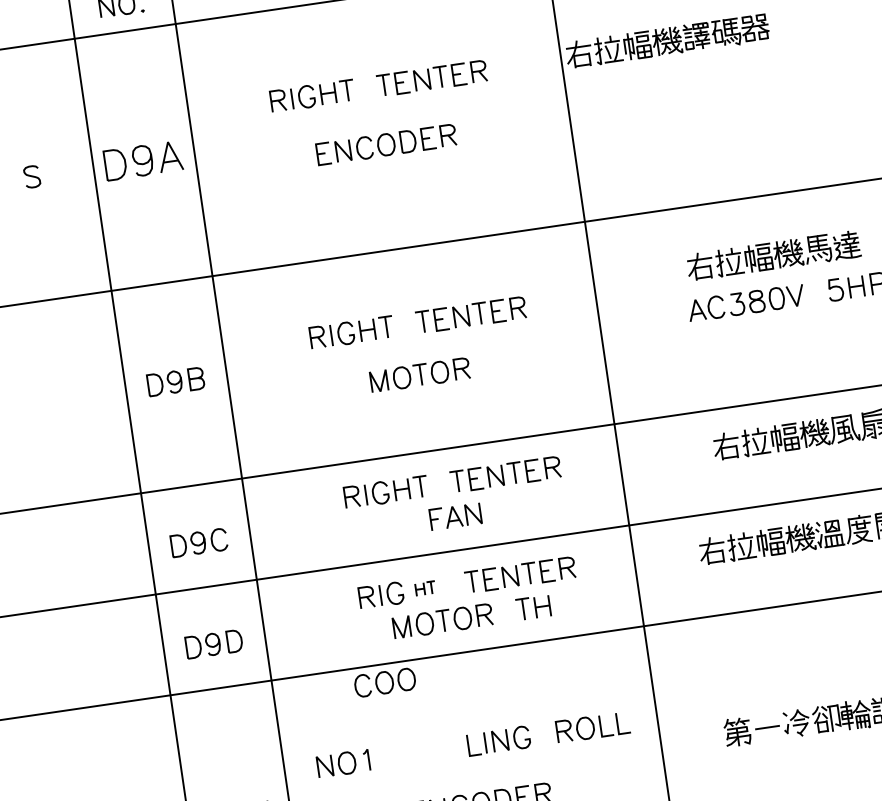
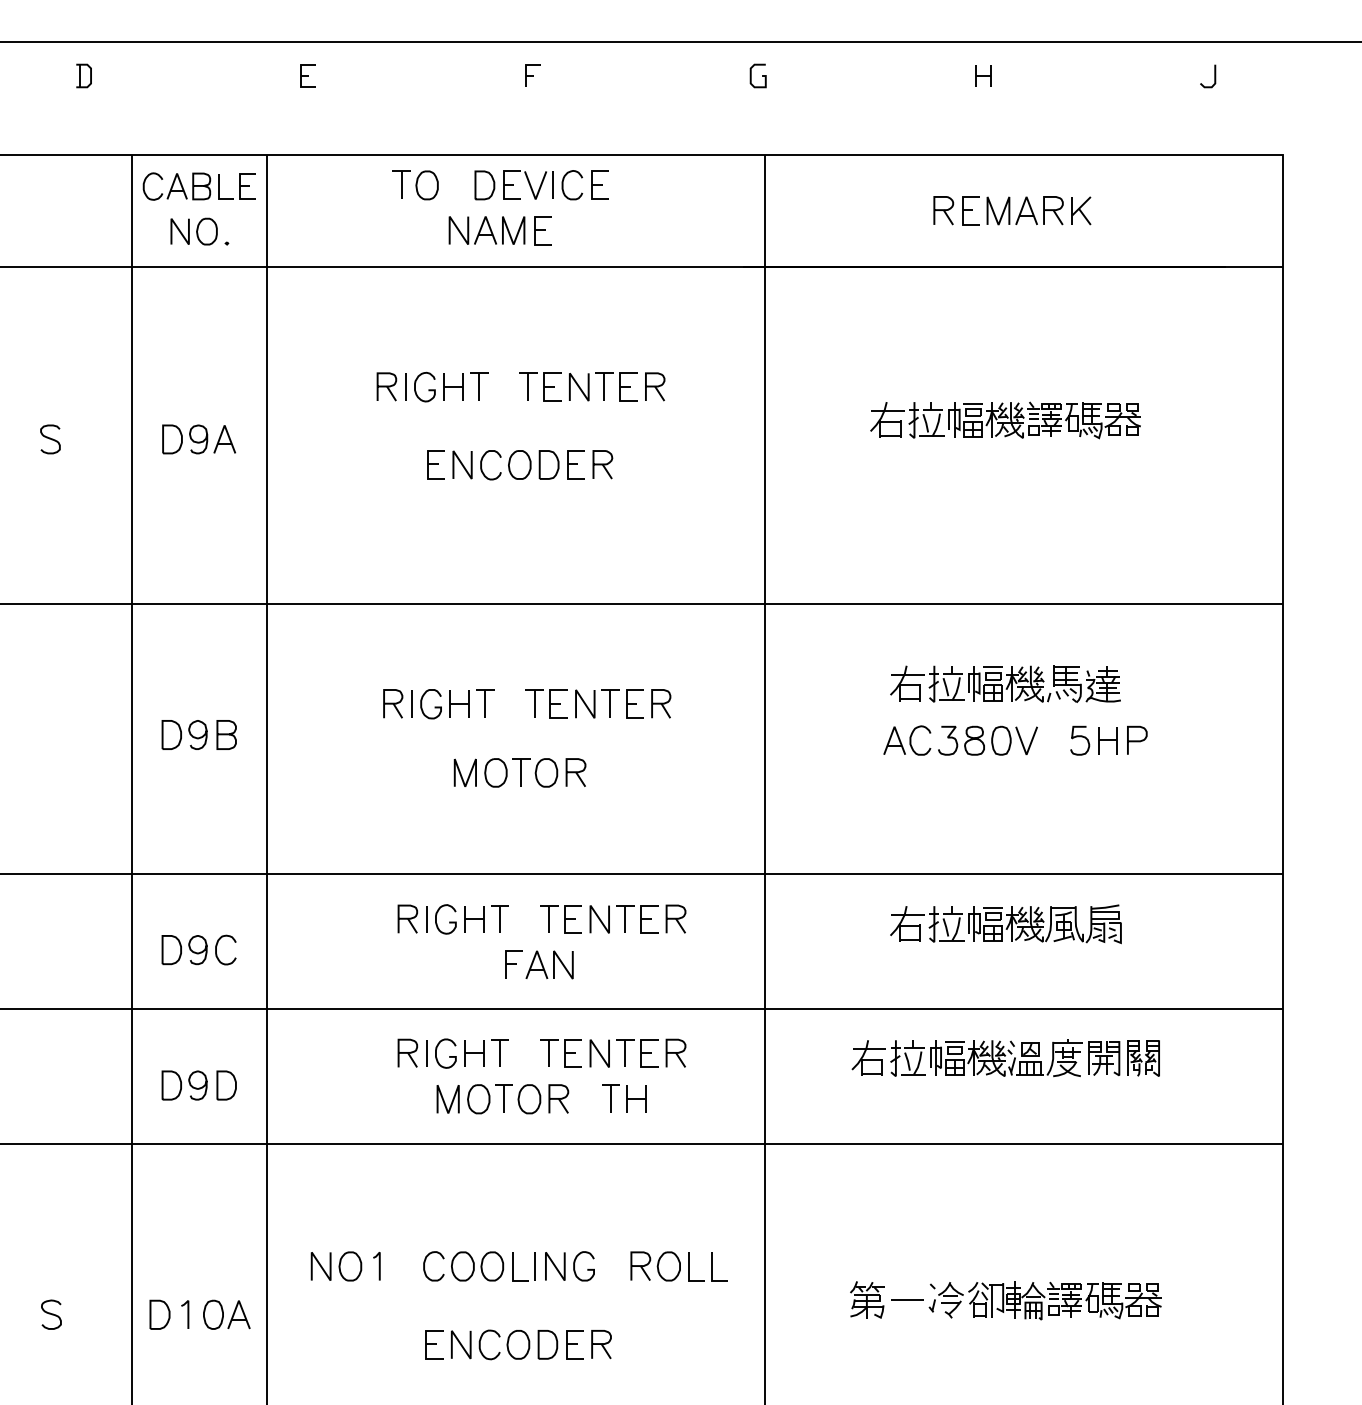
part: (667, 41) -> (1005, 420), moved
part: (143, 160) -> (199, 439), size x0.71
part: (425, 588) -> (486, 1052), size x1.67
part: (385, 682) -> (463, 1266), moved

